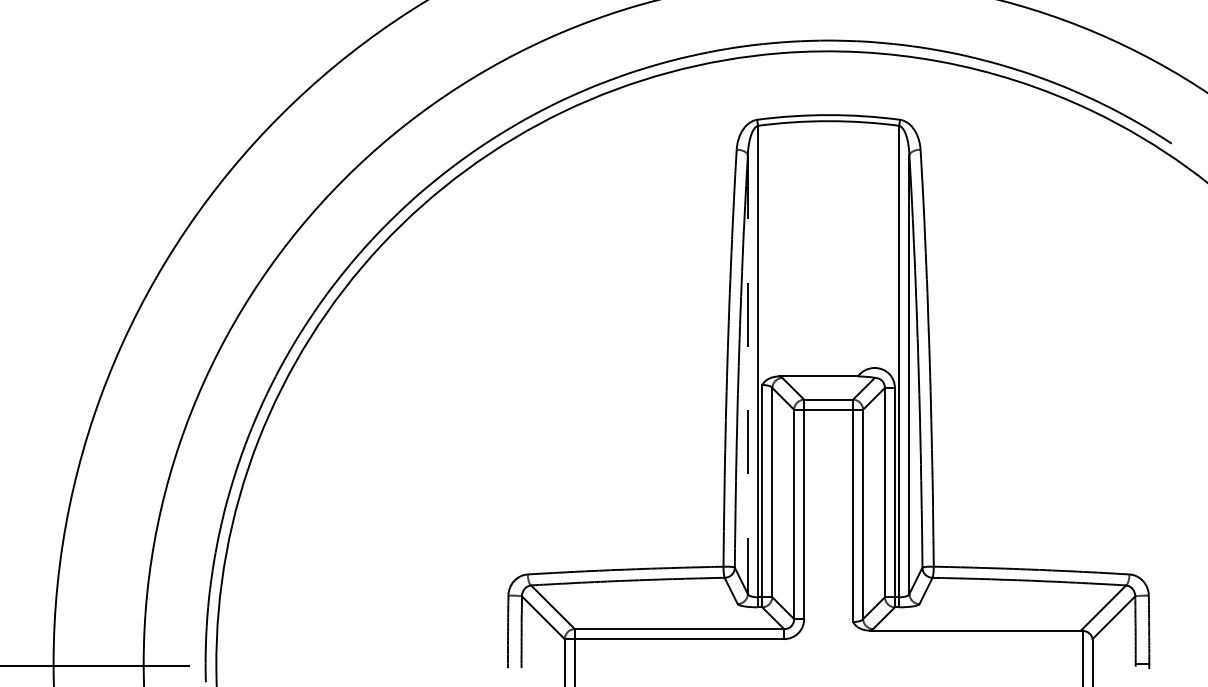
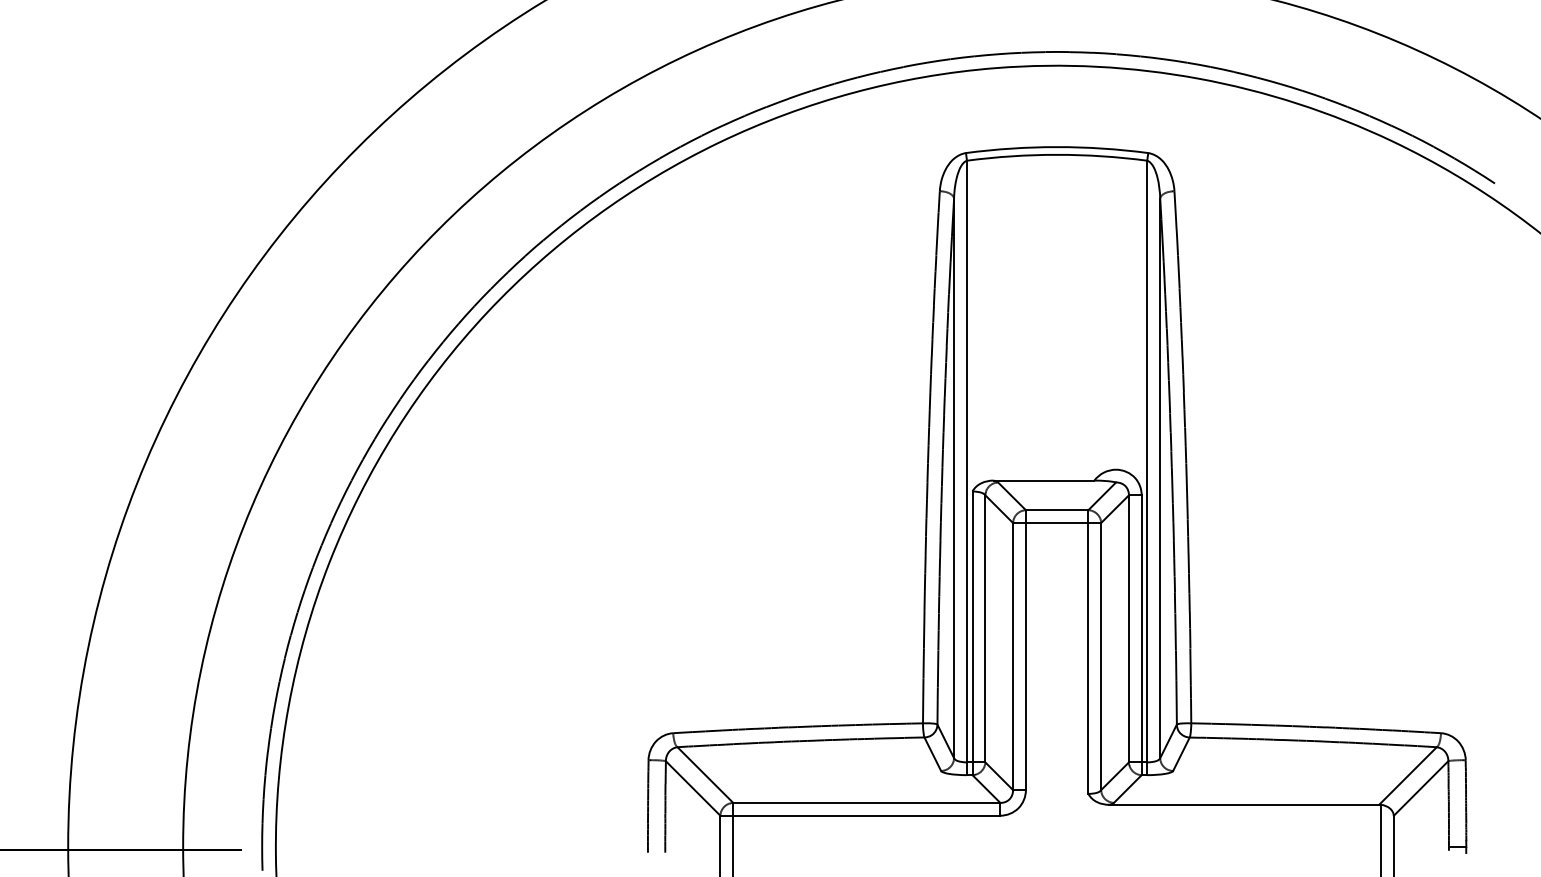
line: (747, 375) -> (953, 479), dashed -> solid

